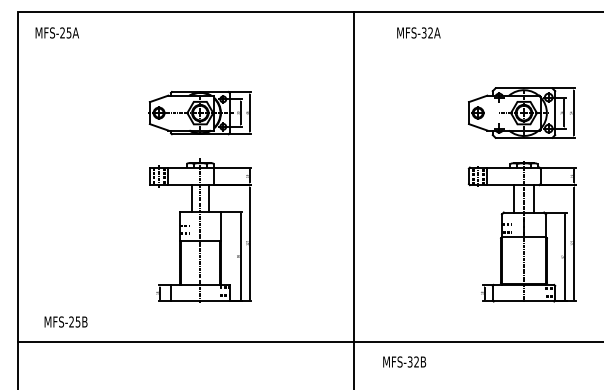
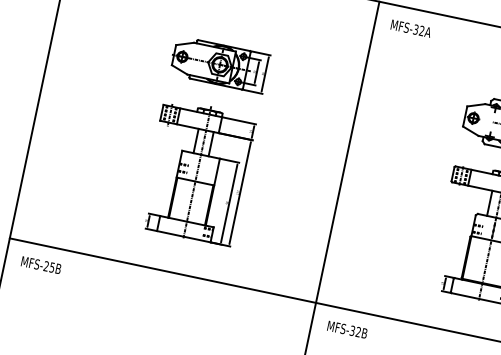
text: (418, 32) -> (410, 28), moved
text: (65, 321) -> (40, 264), moved
text: (404, 361) -> (347, 329), moved

